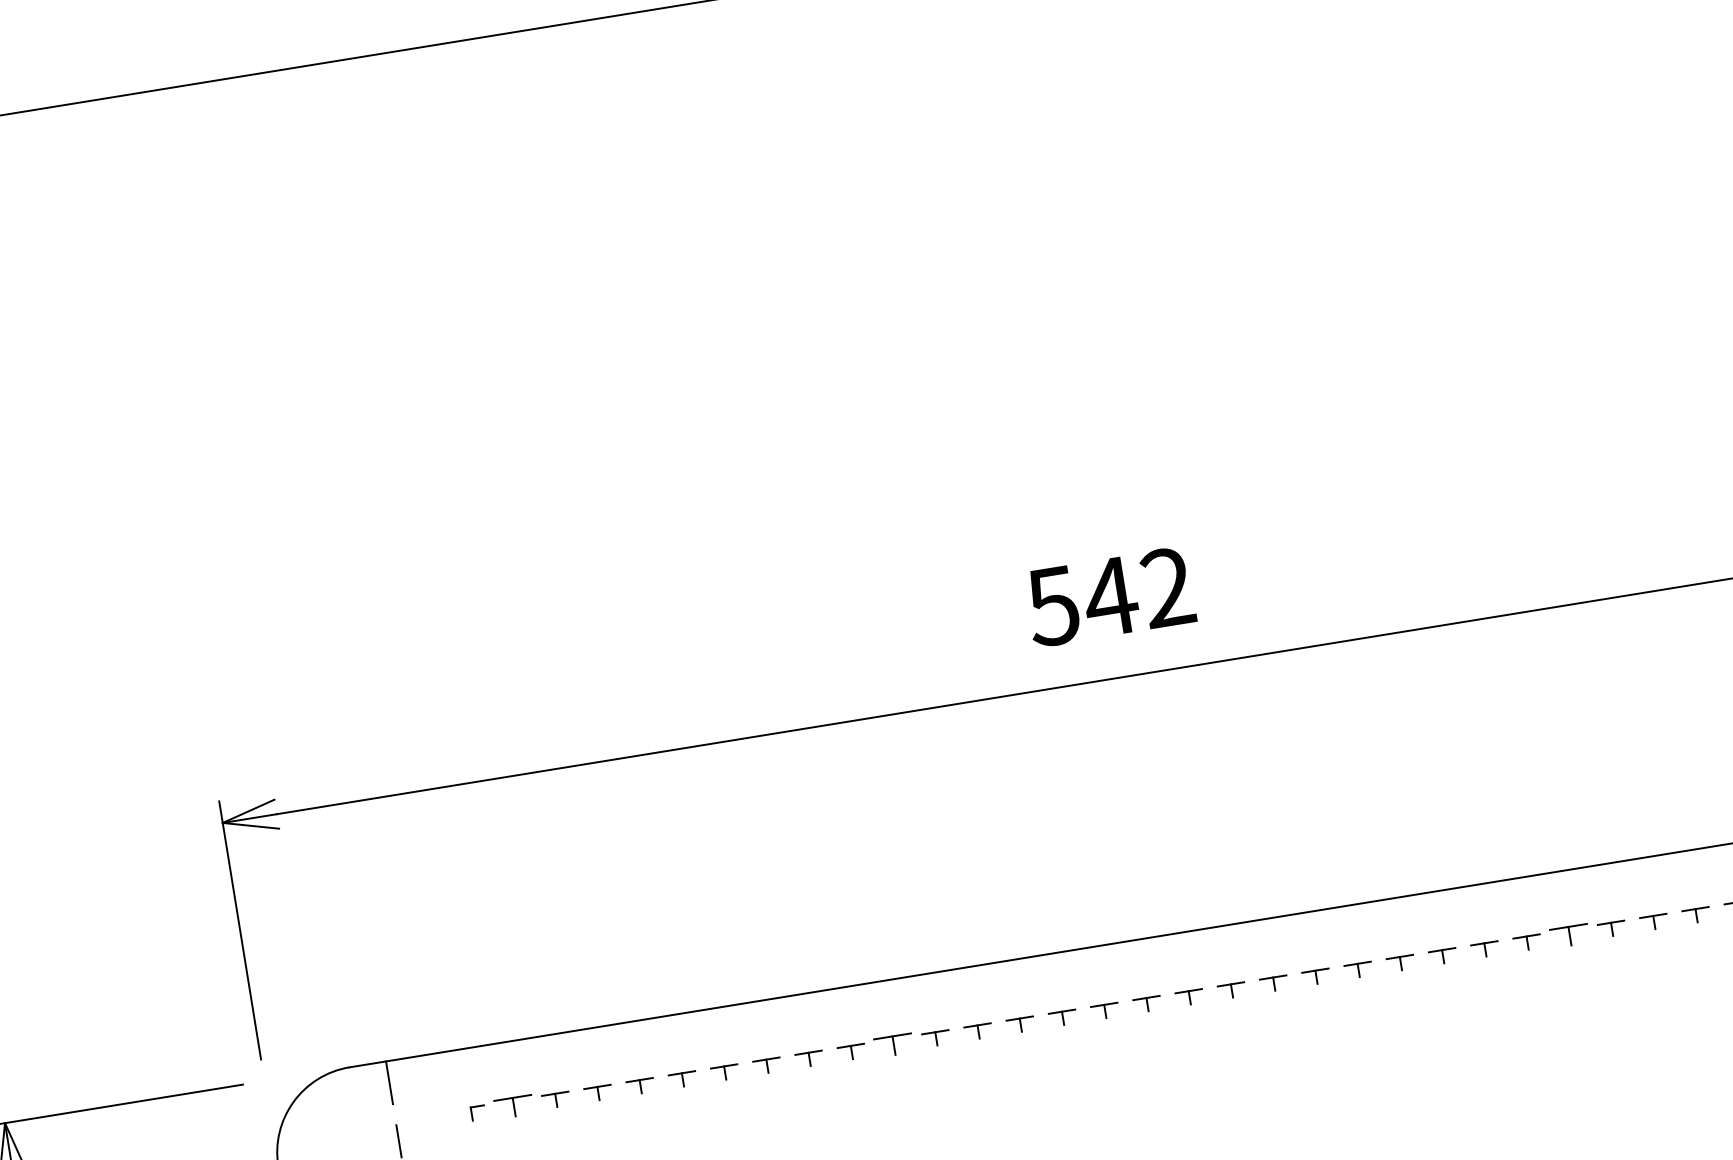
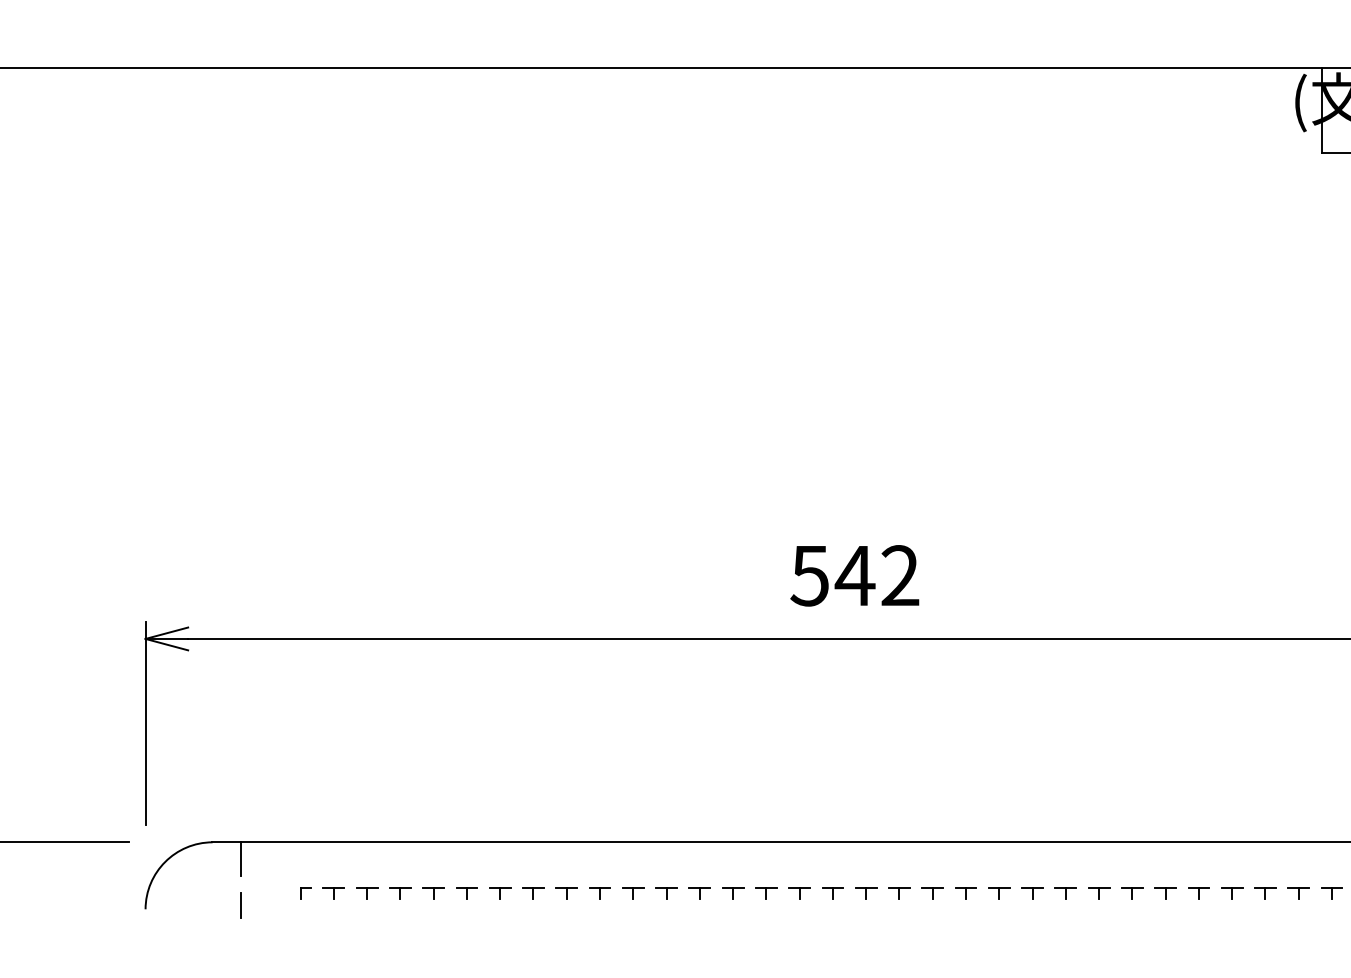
part: (1569, 936) -> (1165, 893), size x0.71
part: (894, 1045) -> (633, 893), size x0.71
part: (513, 1107) -> (333, 893), size x0.71

